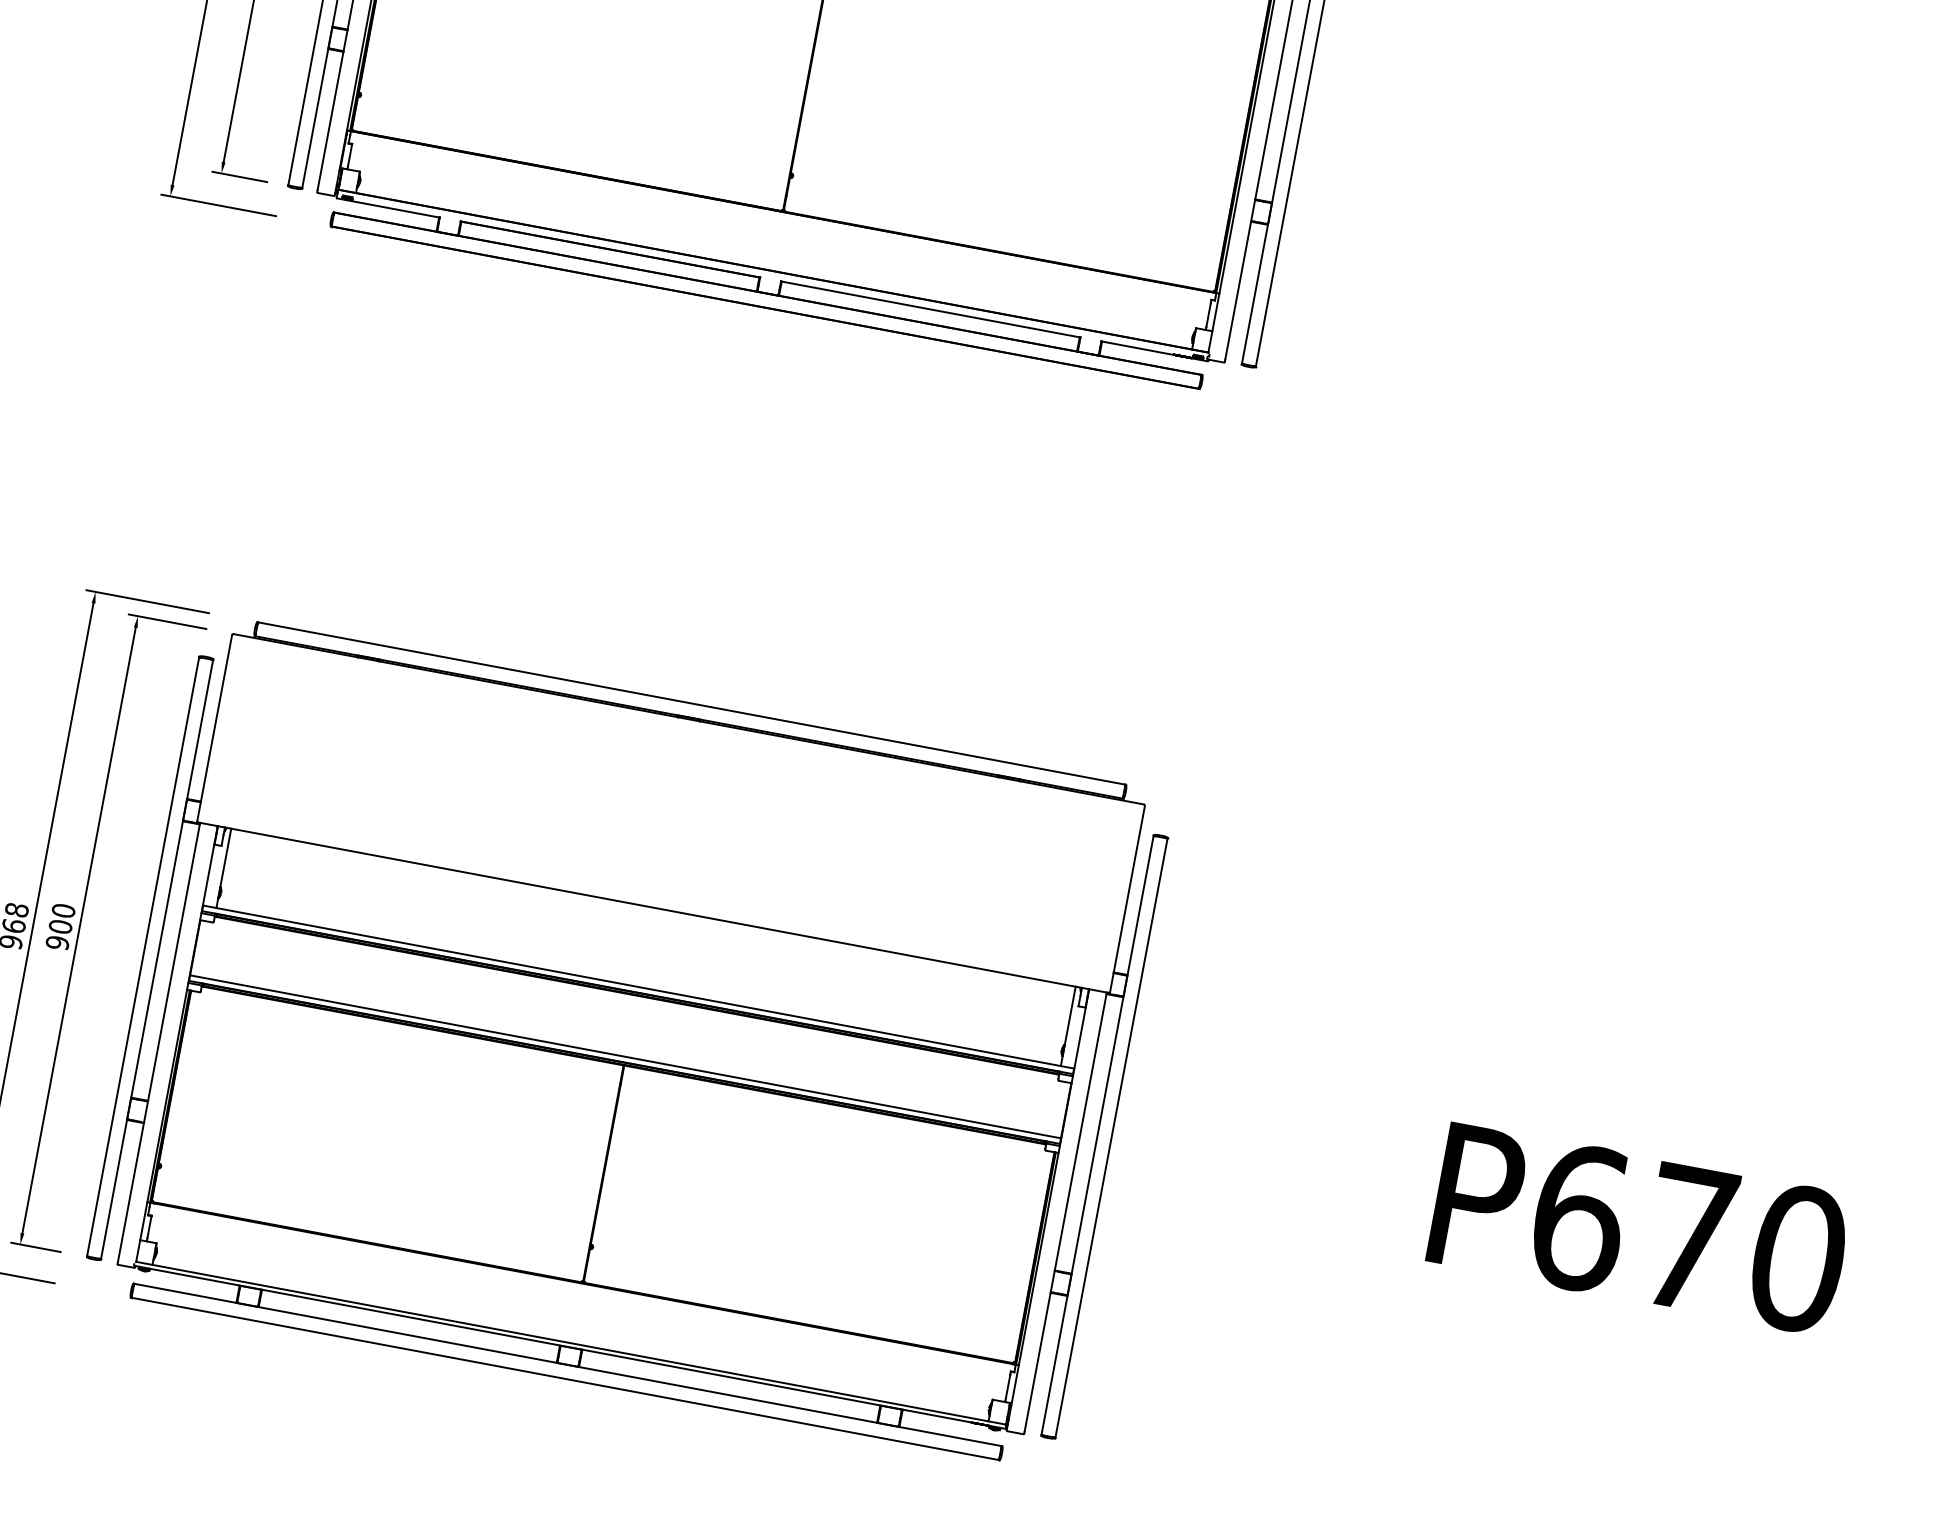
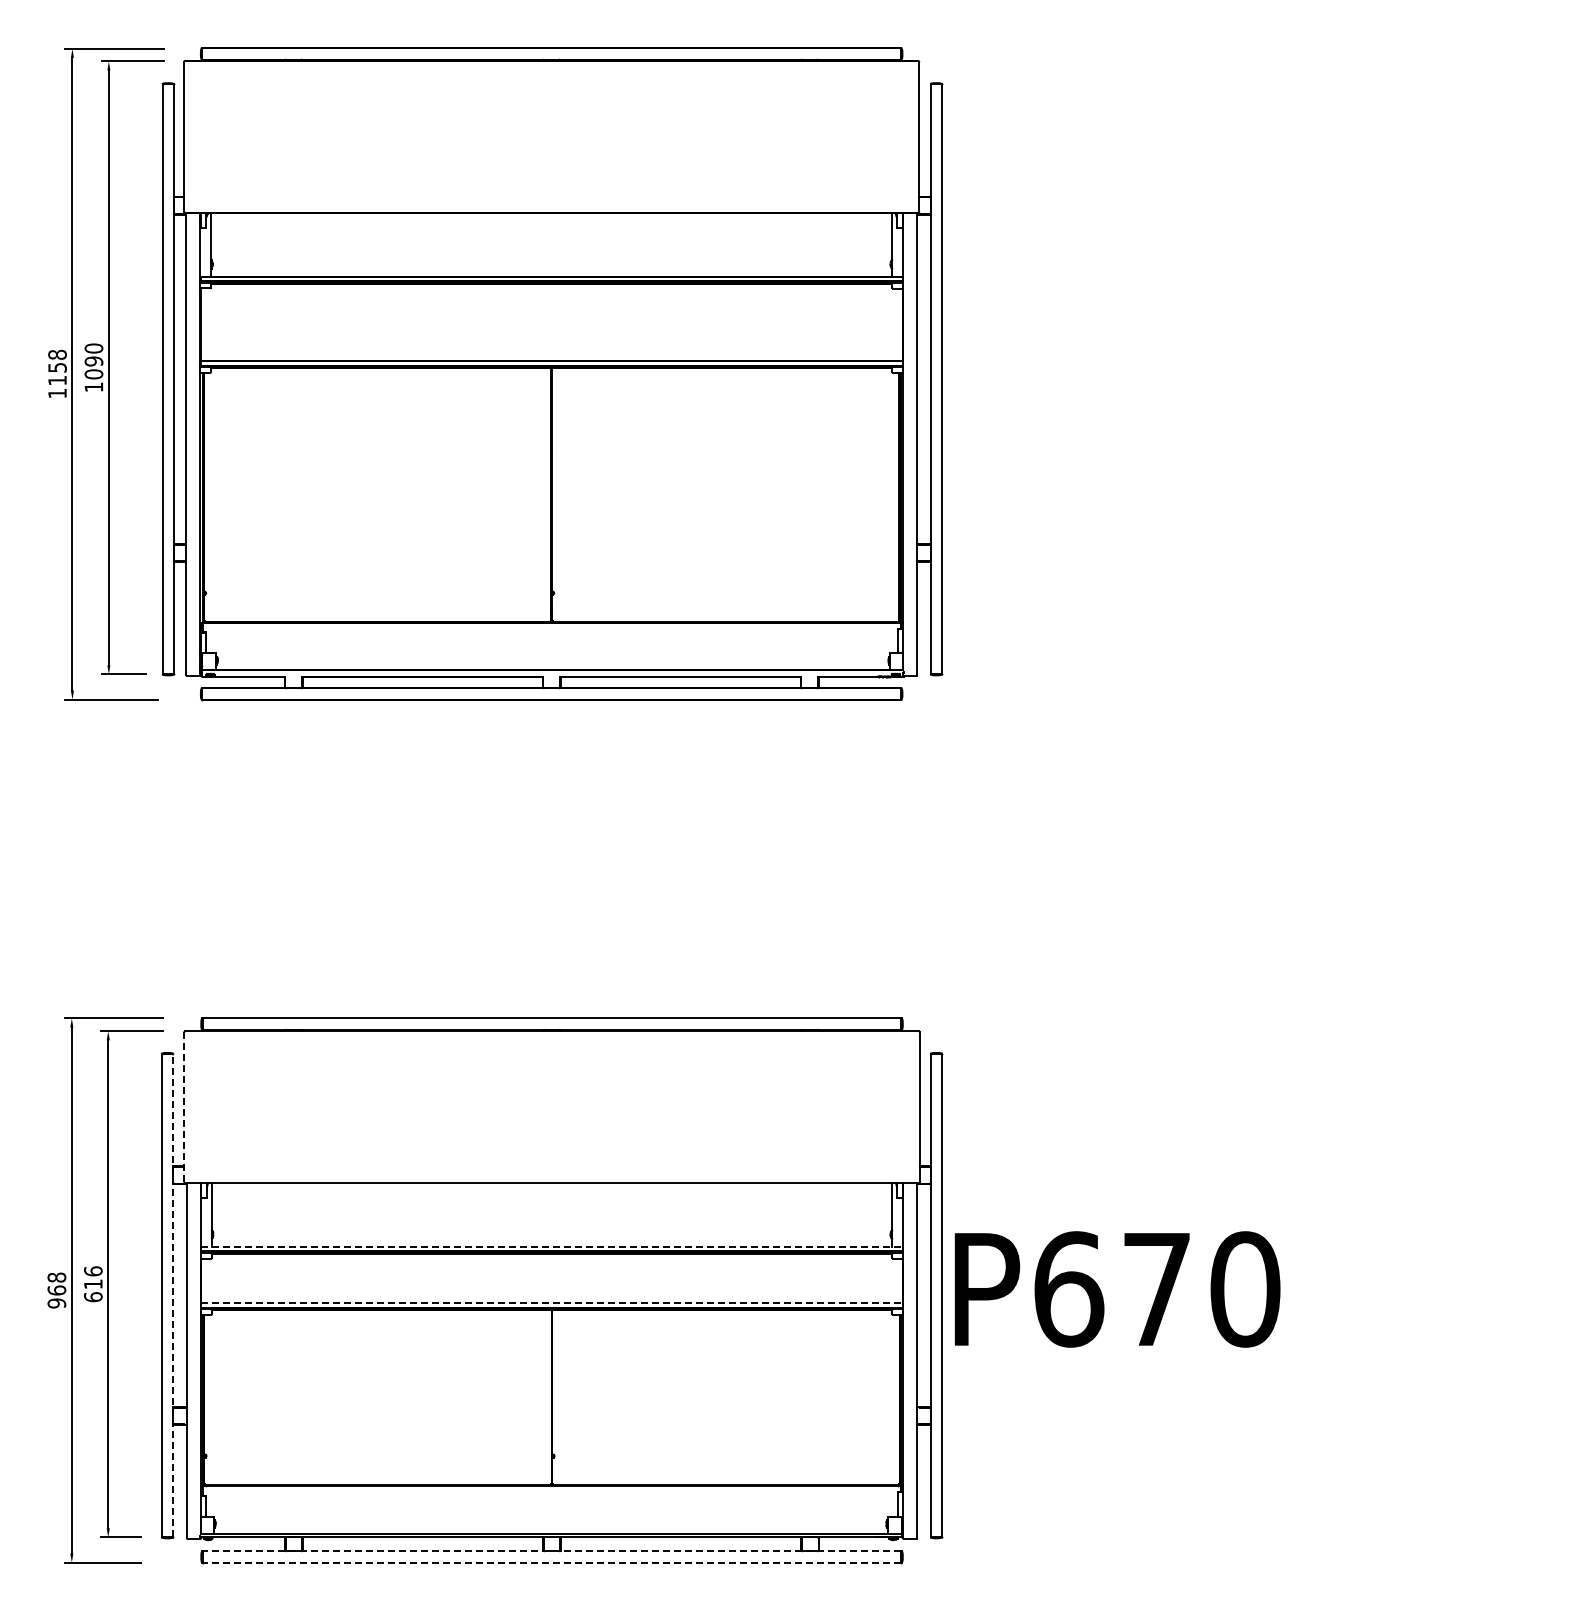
line: (214, 728) -> (184, 1107), solid -> dashed
text: (60, 927) -> (93, 1284), 900 -> 616
line: (157, 959) -> (173, 1295), solid -> dashed
line: (639, 986) -> (552, 1246), solid -> dashed
line: (626, 1057) -> (552, 1303), solid -> dashed
text: (1639, 1229) -> (1117, 1289), moved
line: (567, 1364) -> (551, 1551), solid -> dashed
line: (564, 1378) -> (551, 1562), solid -> dashed

